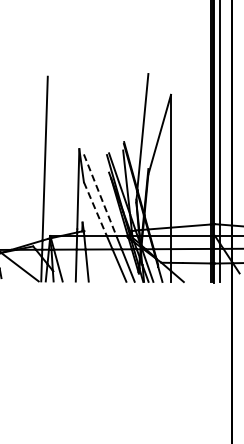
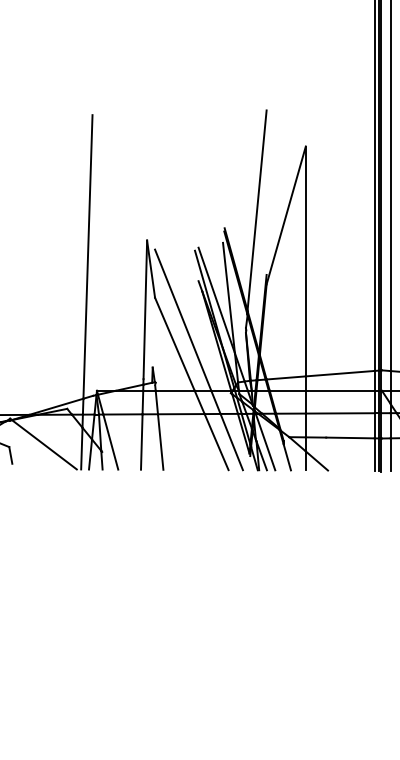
line: (100, 195) -> (183, 320), dashed -> solid
line: (95, 209) -> (175, 344), dashed -> solid

